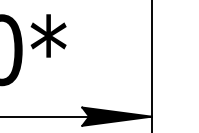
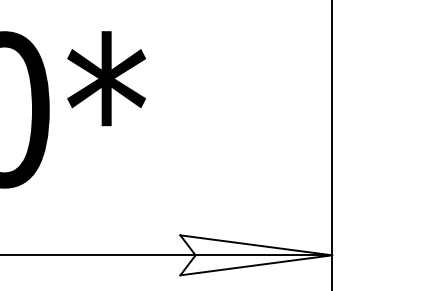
fill: (116, 116) -> (255, 254), removed

